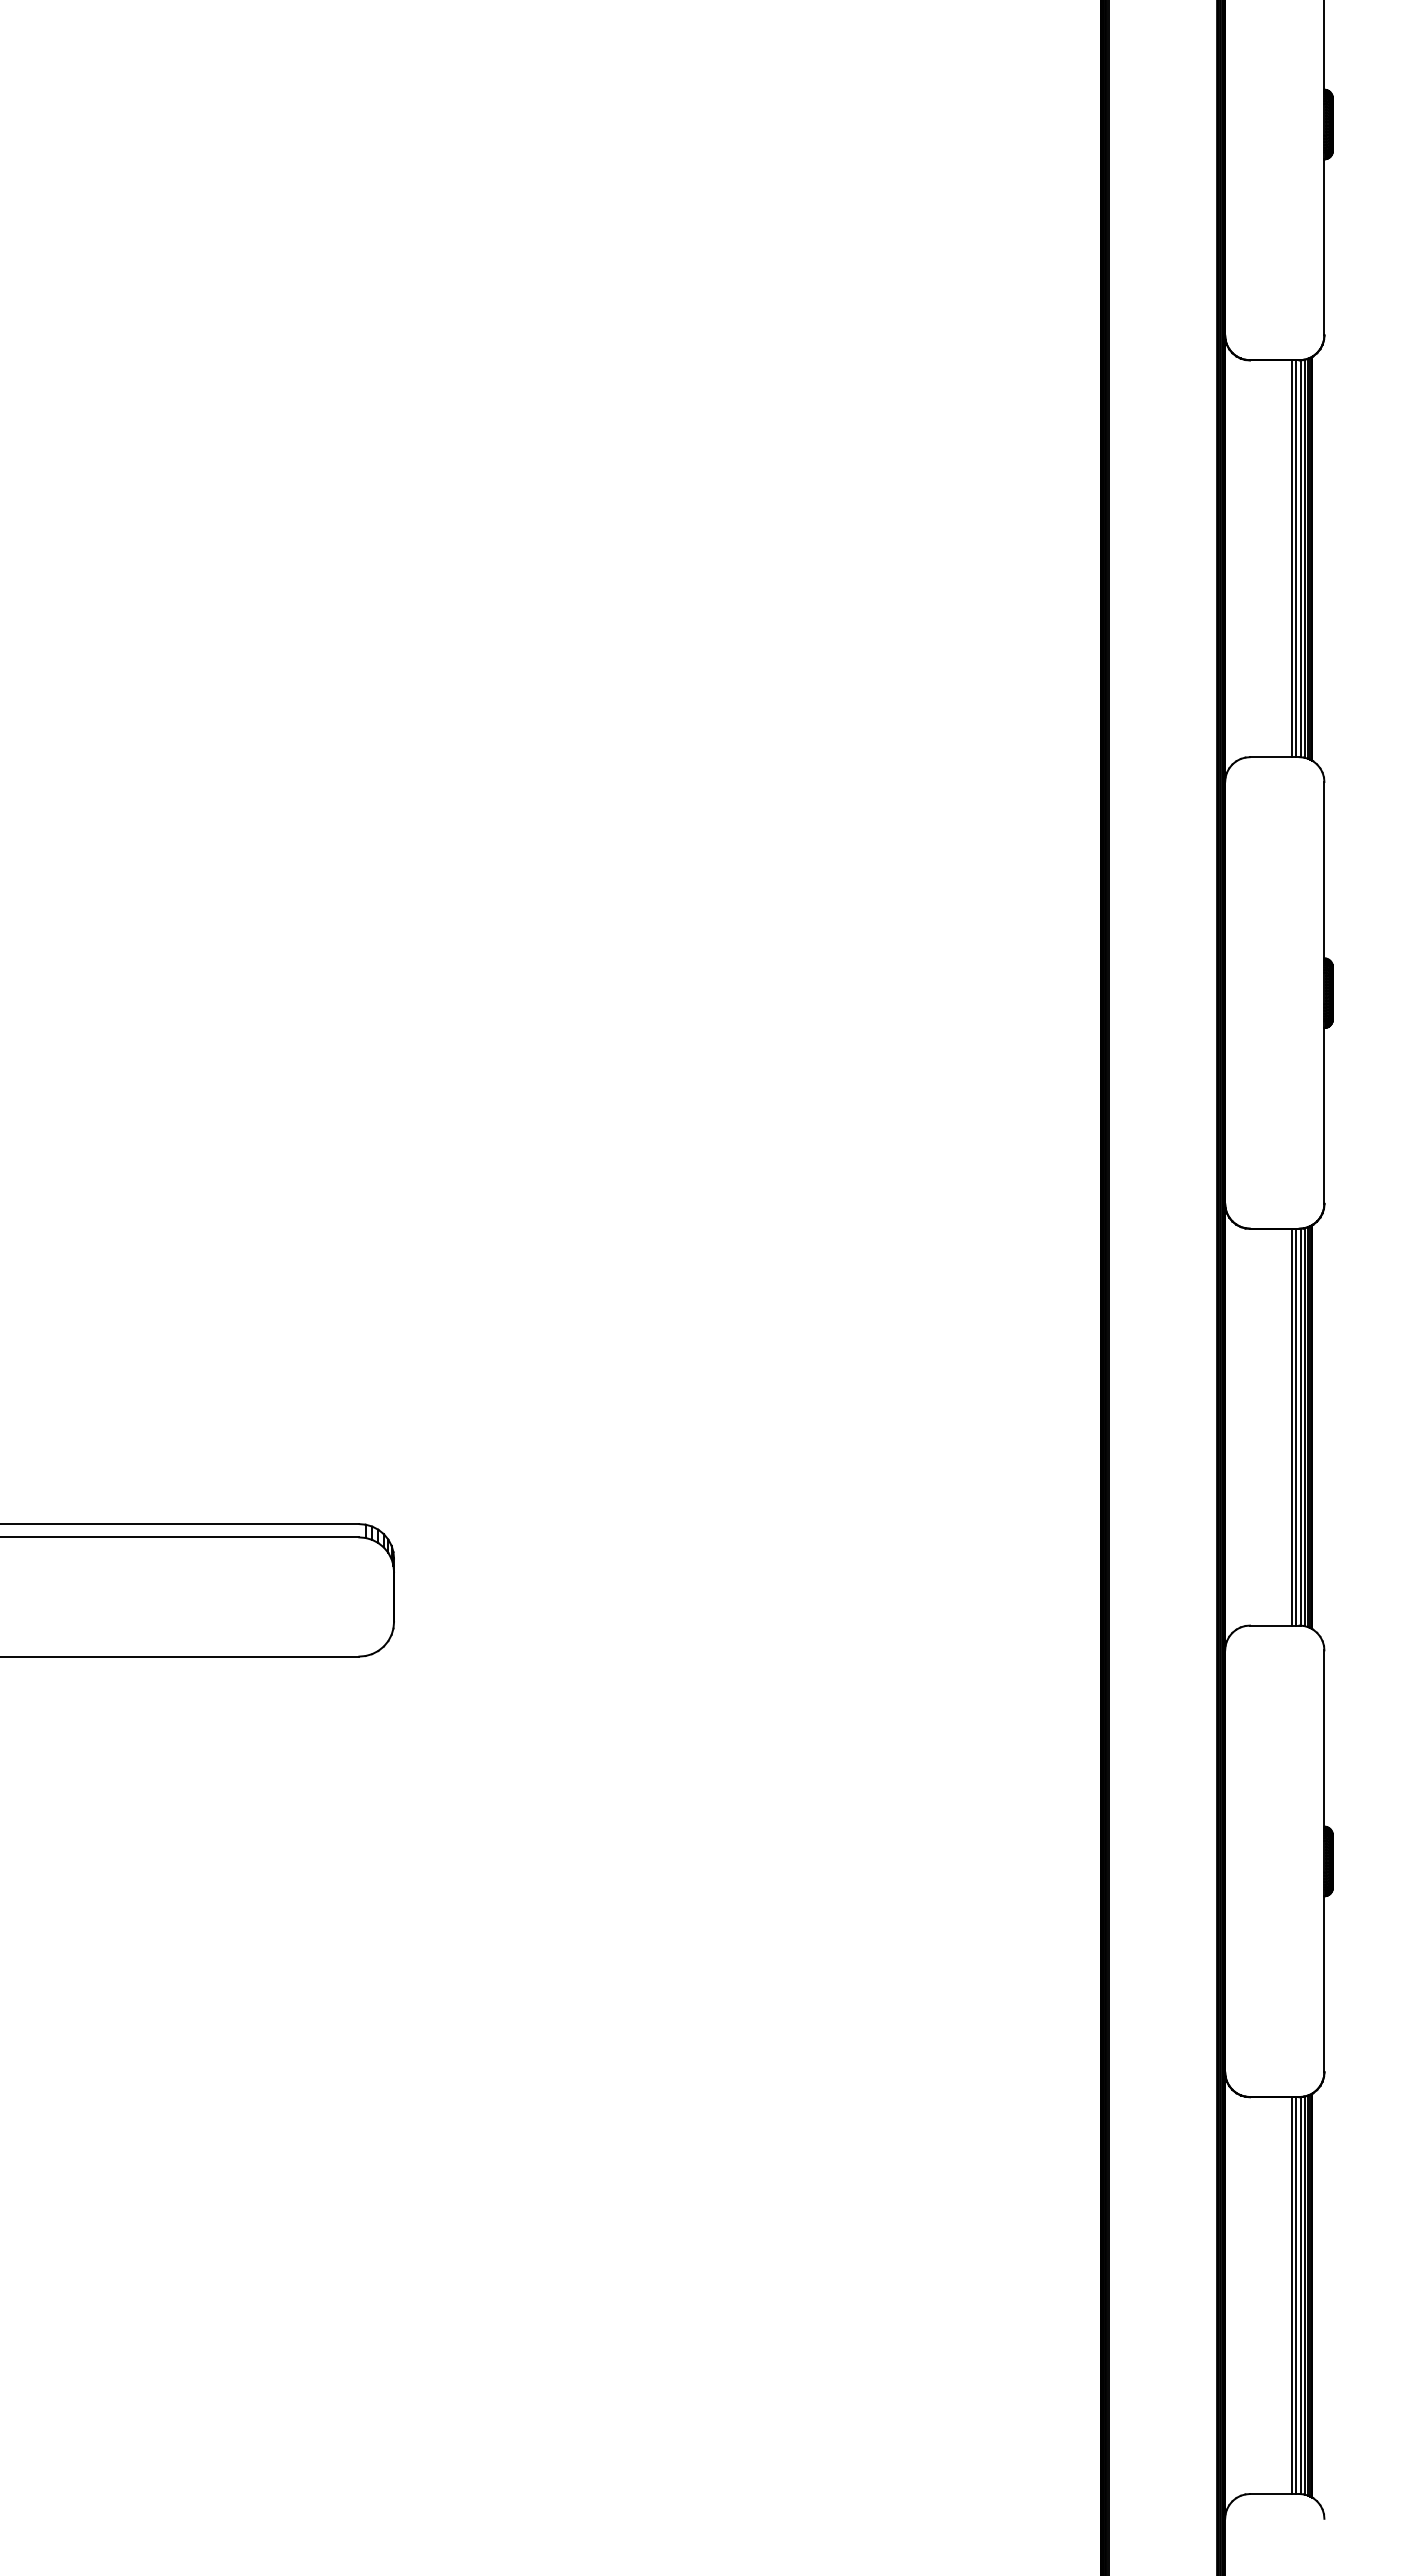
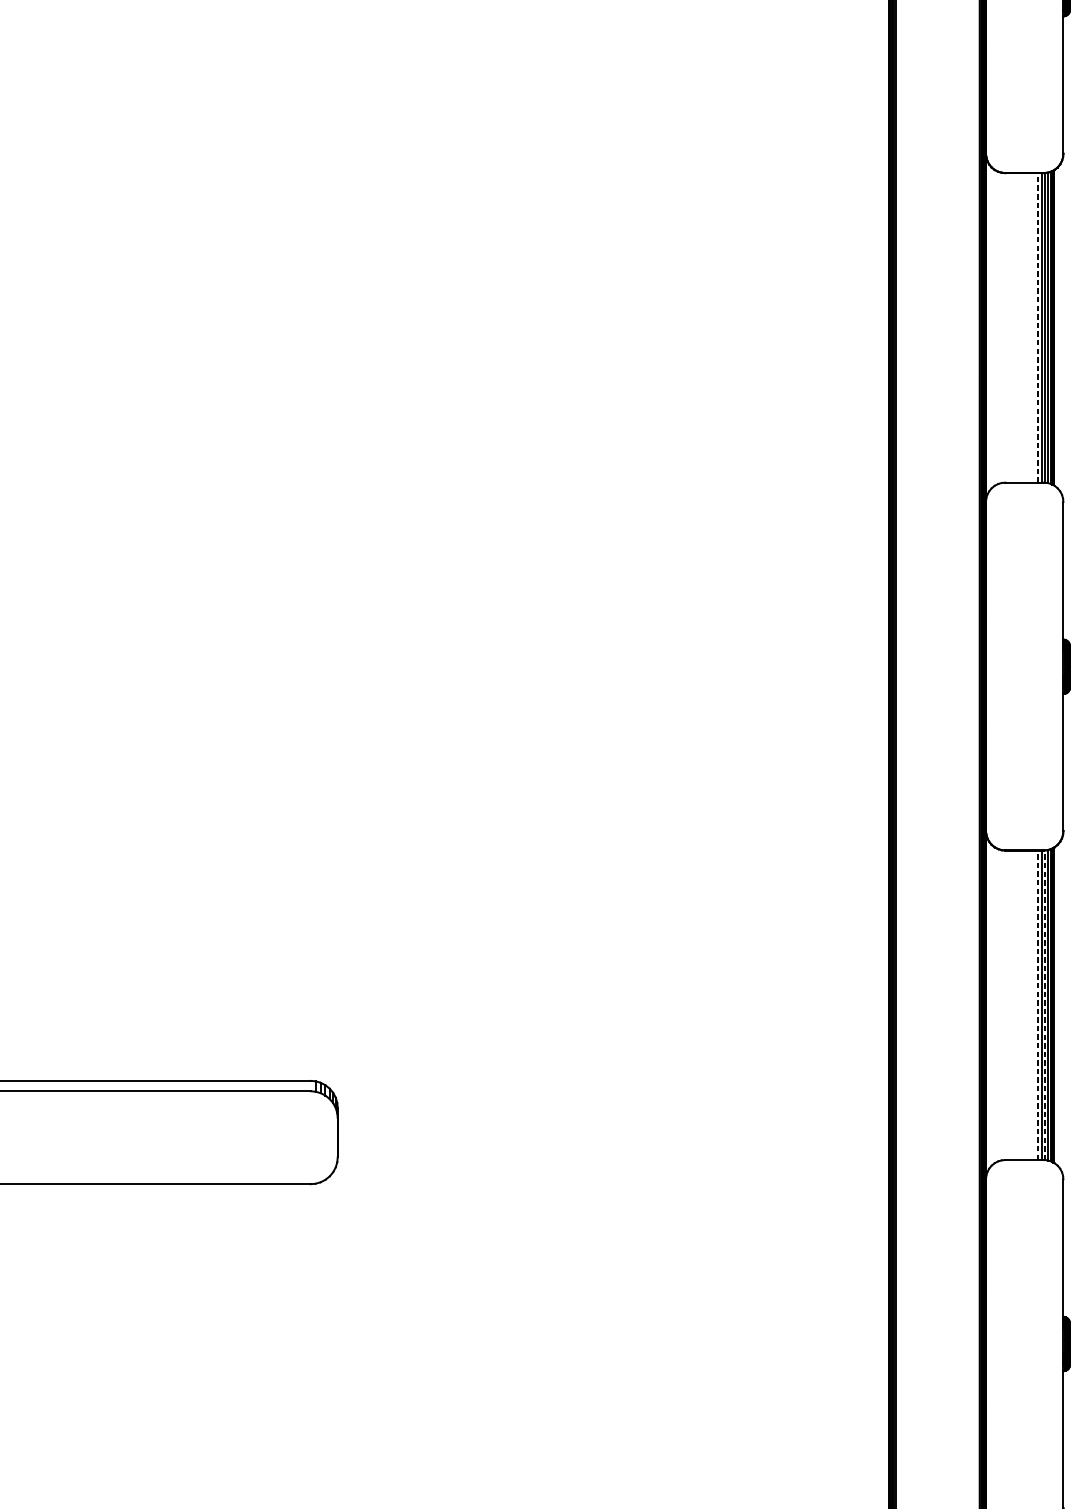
line: (1291, 558) -> (1037, 327), solid -> dashed
line: (1291, 1426) -> (1037, 1004), solid -> dashed
line: (1300, 1426) -> (1044, 1004), solid -> dashed

